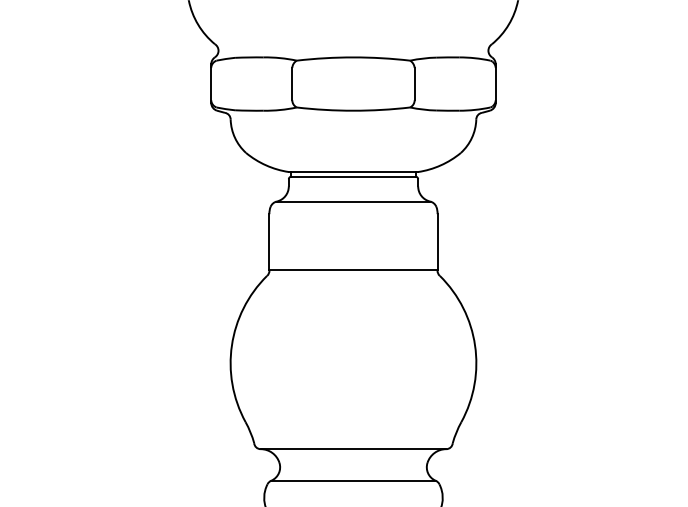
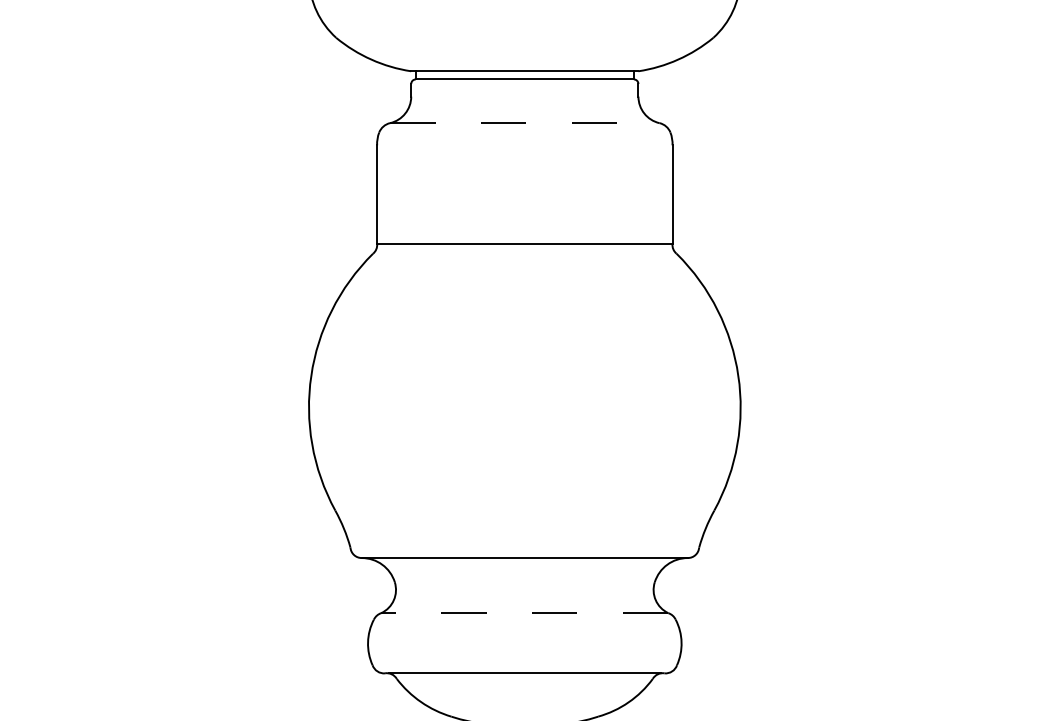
line: (353, 201) -> (524, 123), solid -> dashed
line: (353, 480) -> (524, 613), solid -> dashed

